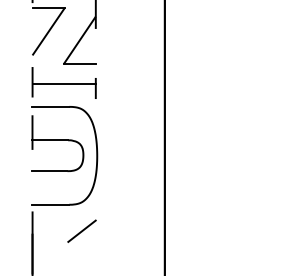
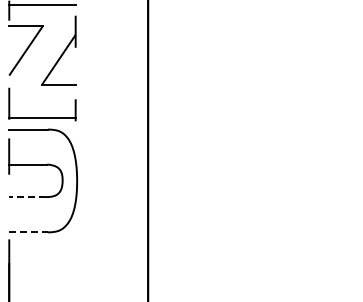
line: (64, 83) -> (42, 117), moved
line: (49, 171) -> (27, 197), solid -> dashed
line: (51, 204) -> (29, 232), solid -> dashed
line: (81, 230) -> (60, 259), removed

